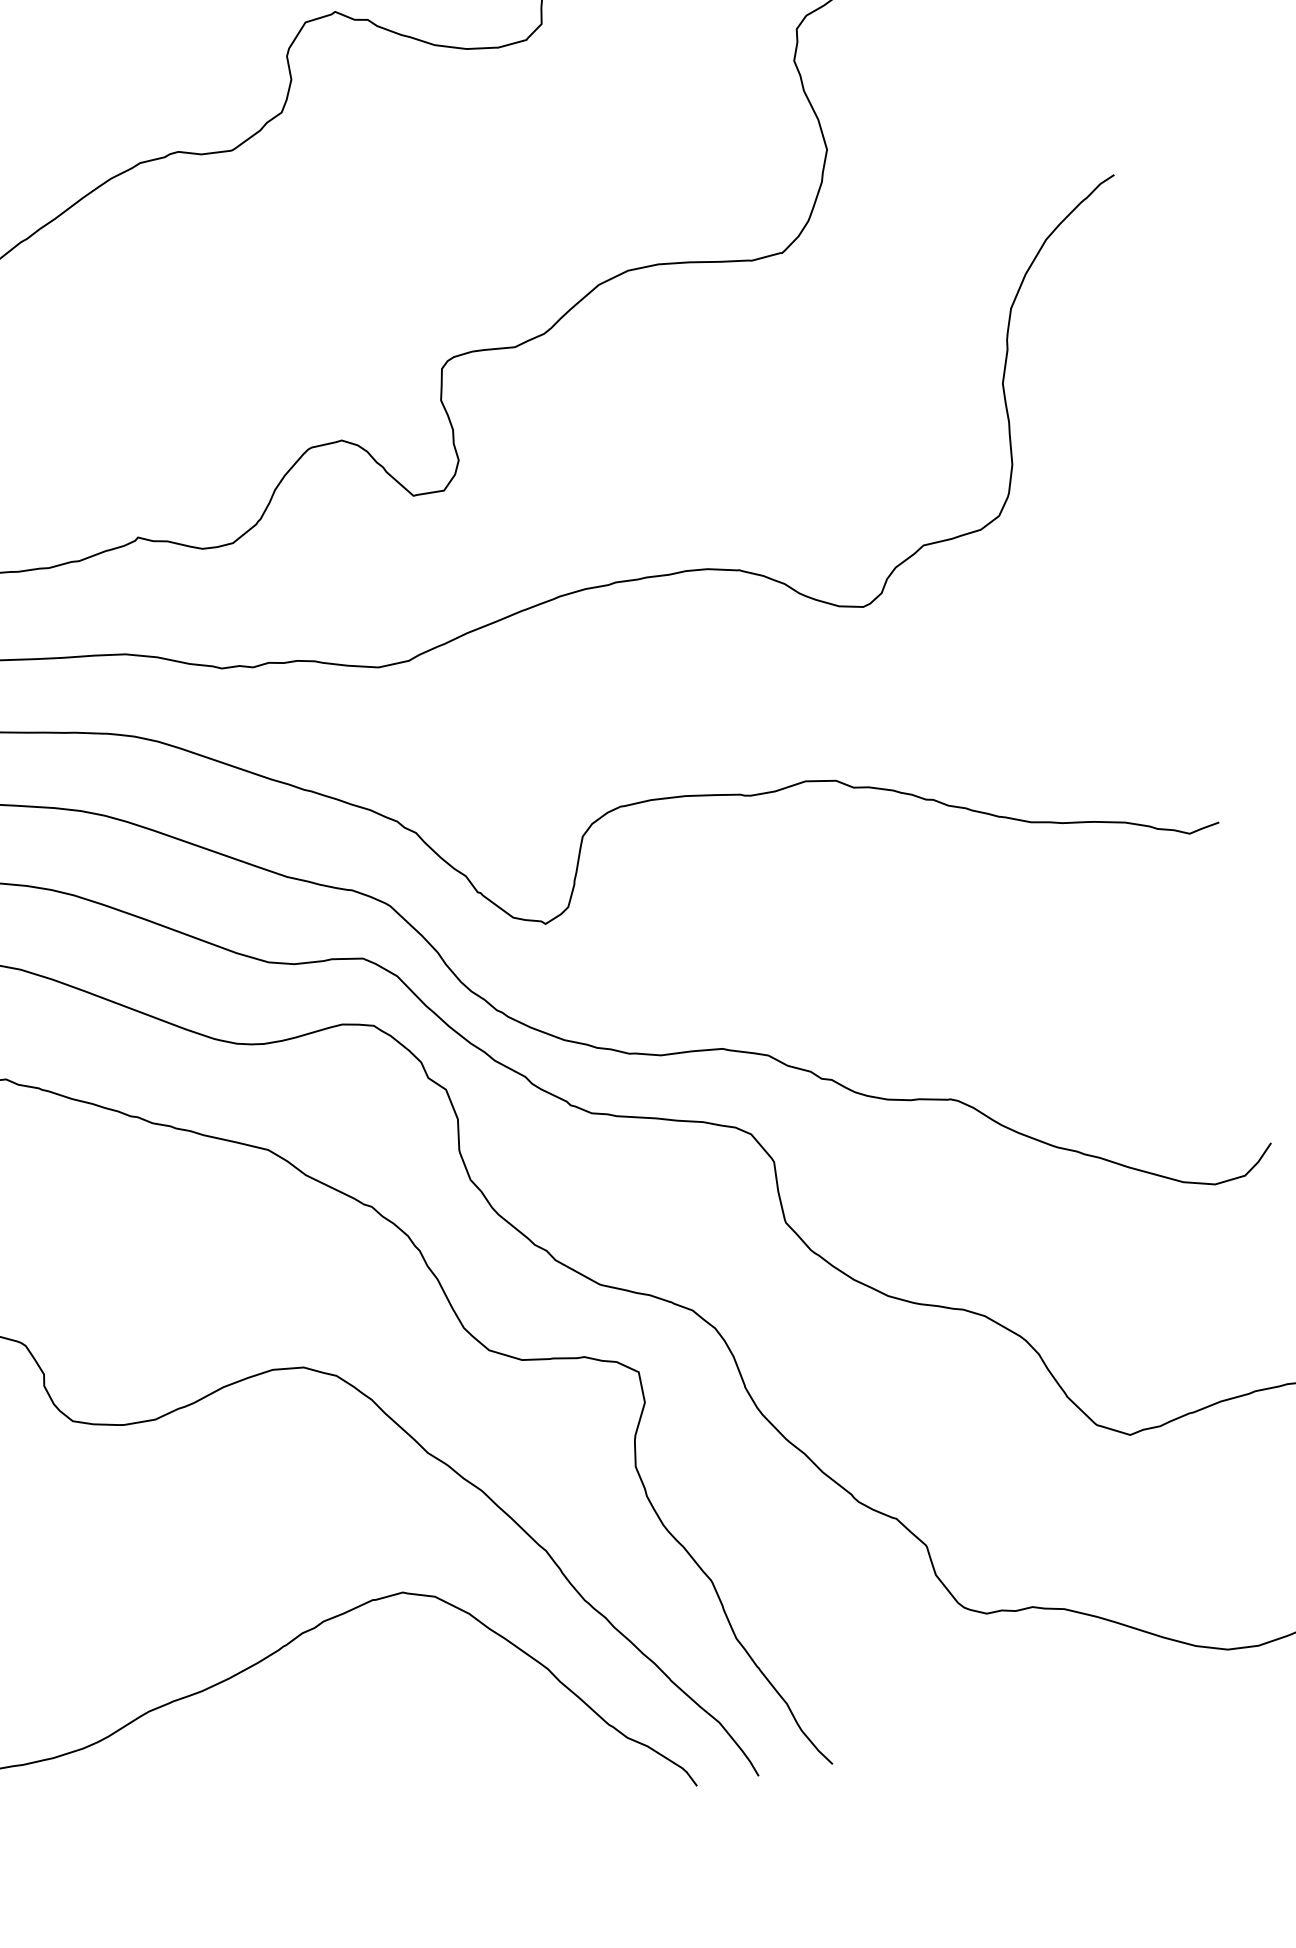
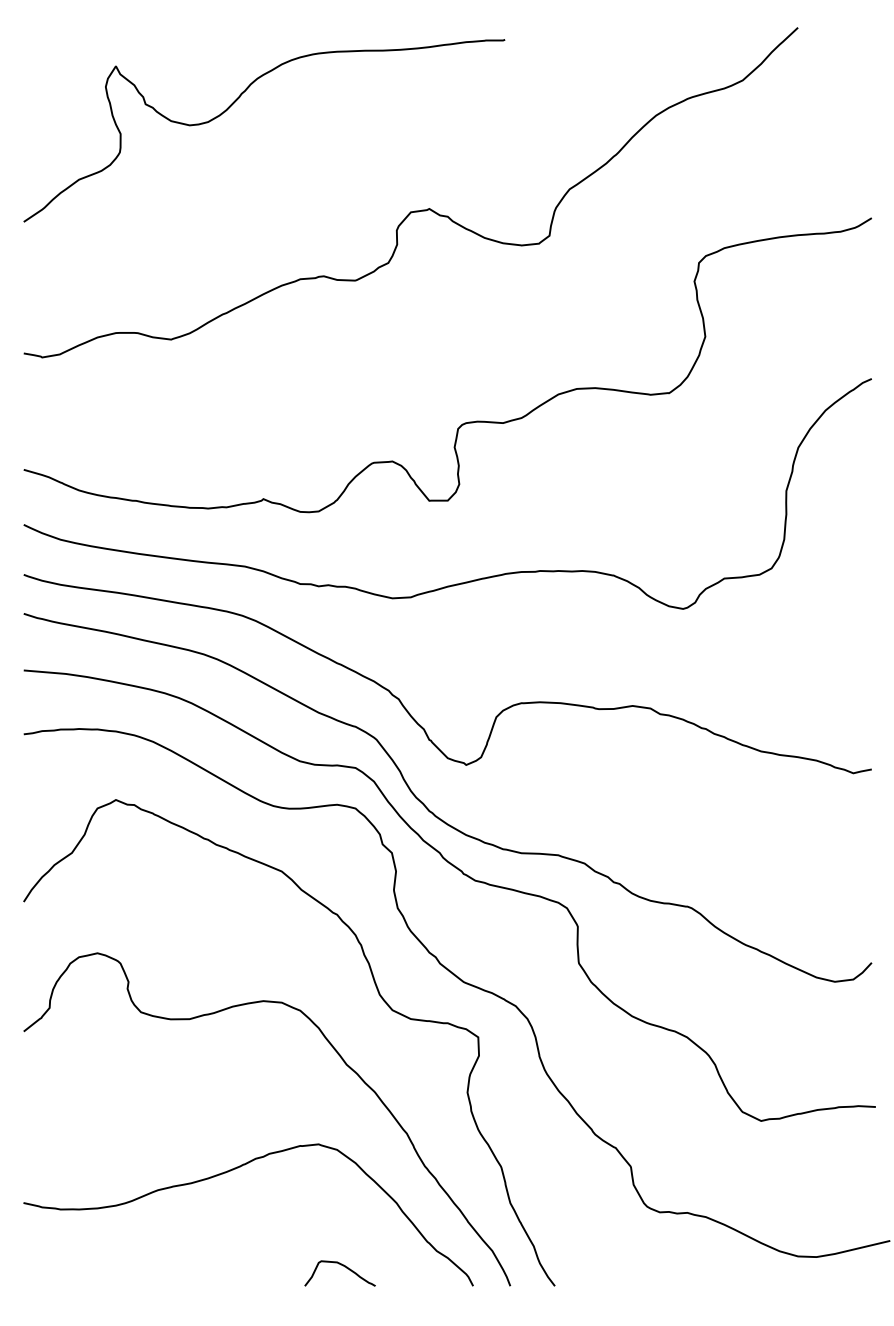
curve: (478, 1789) -> (344, 1267), added

